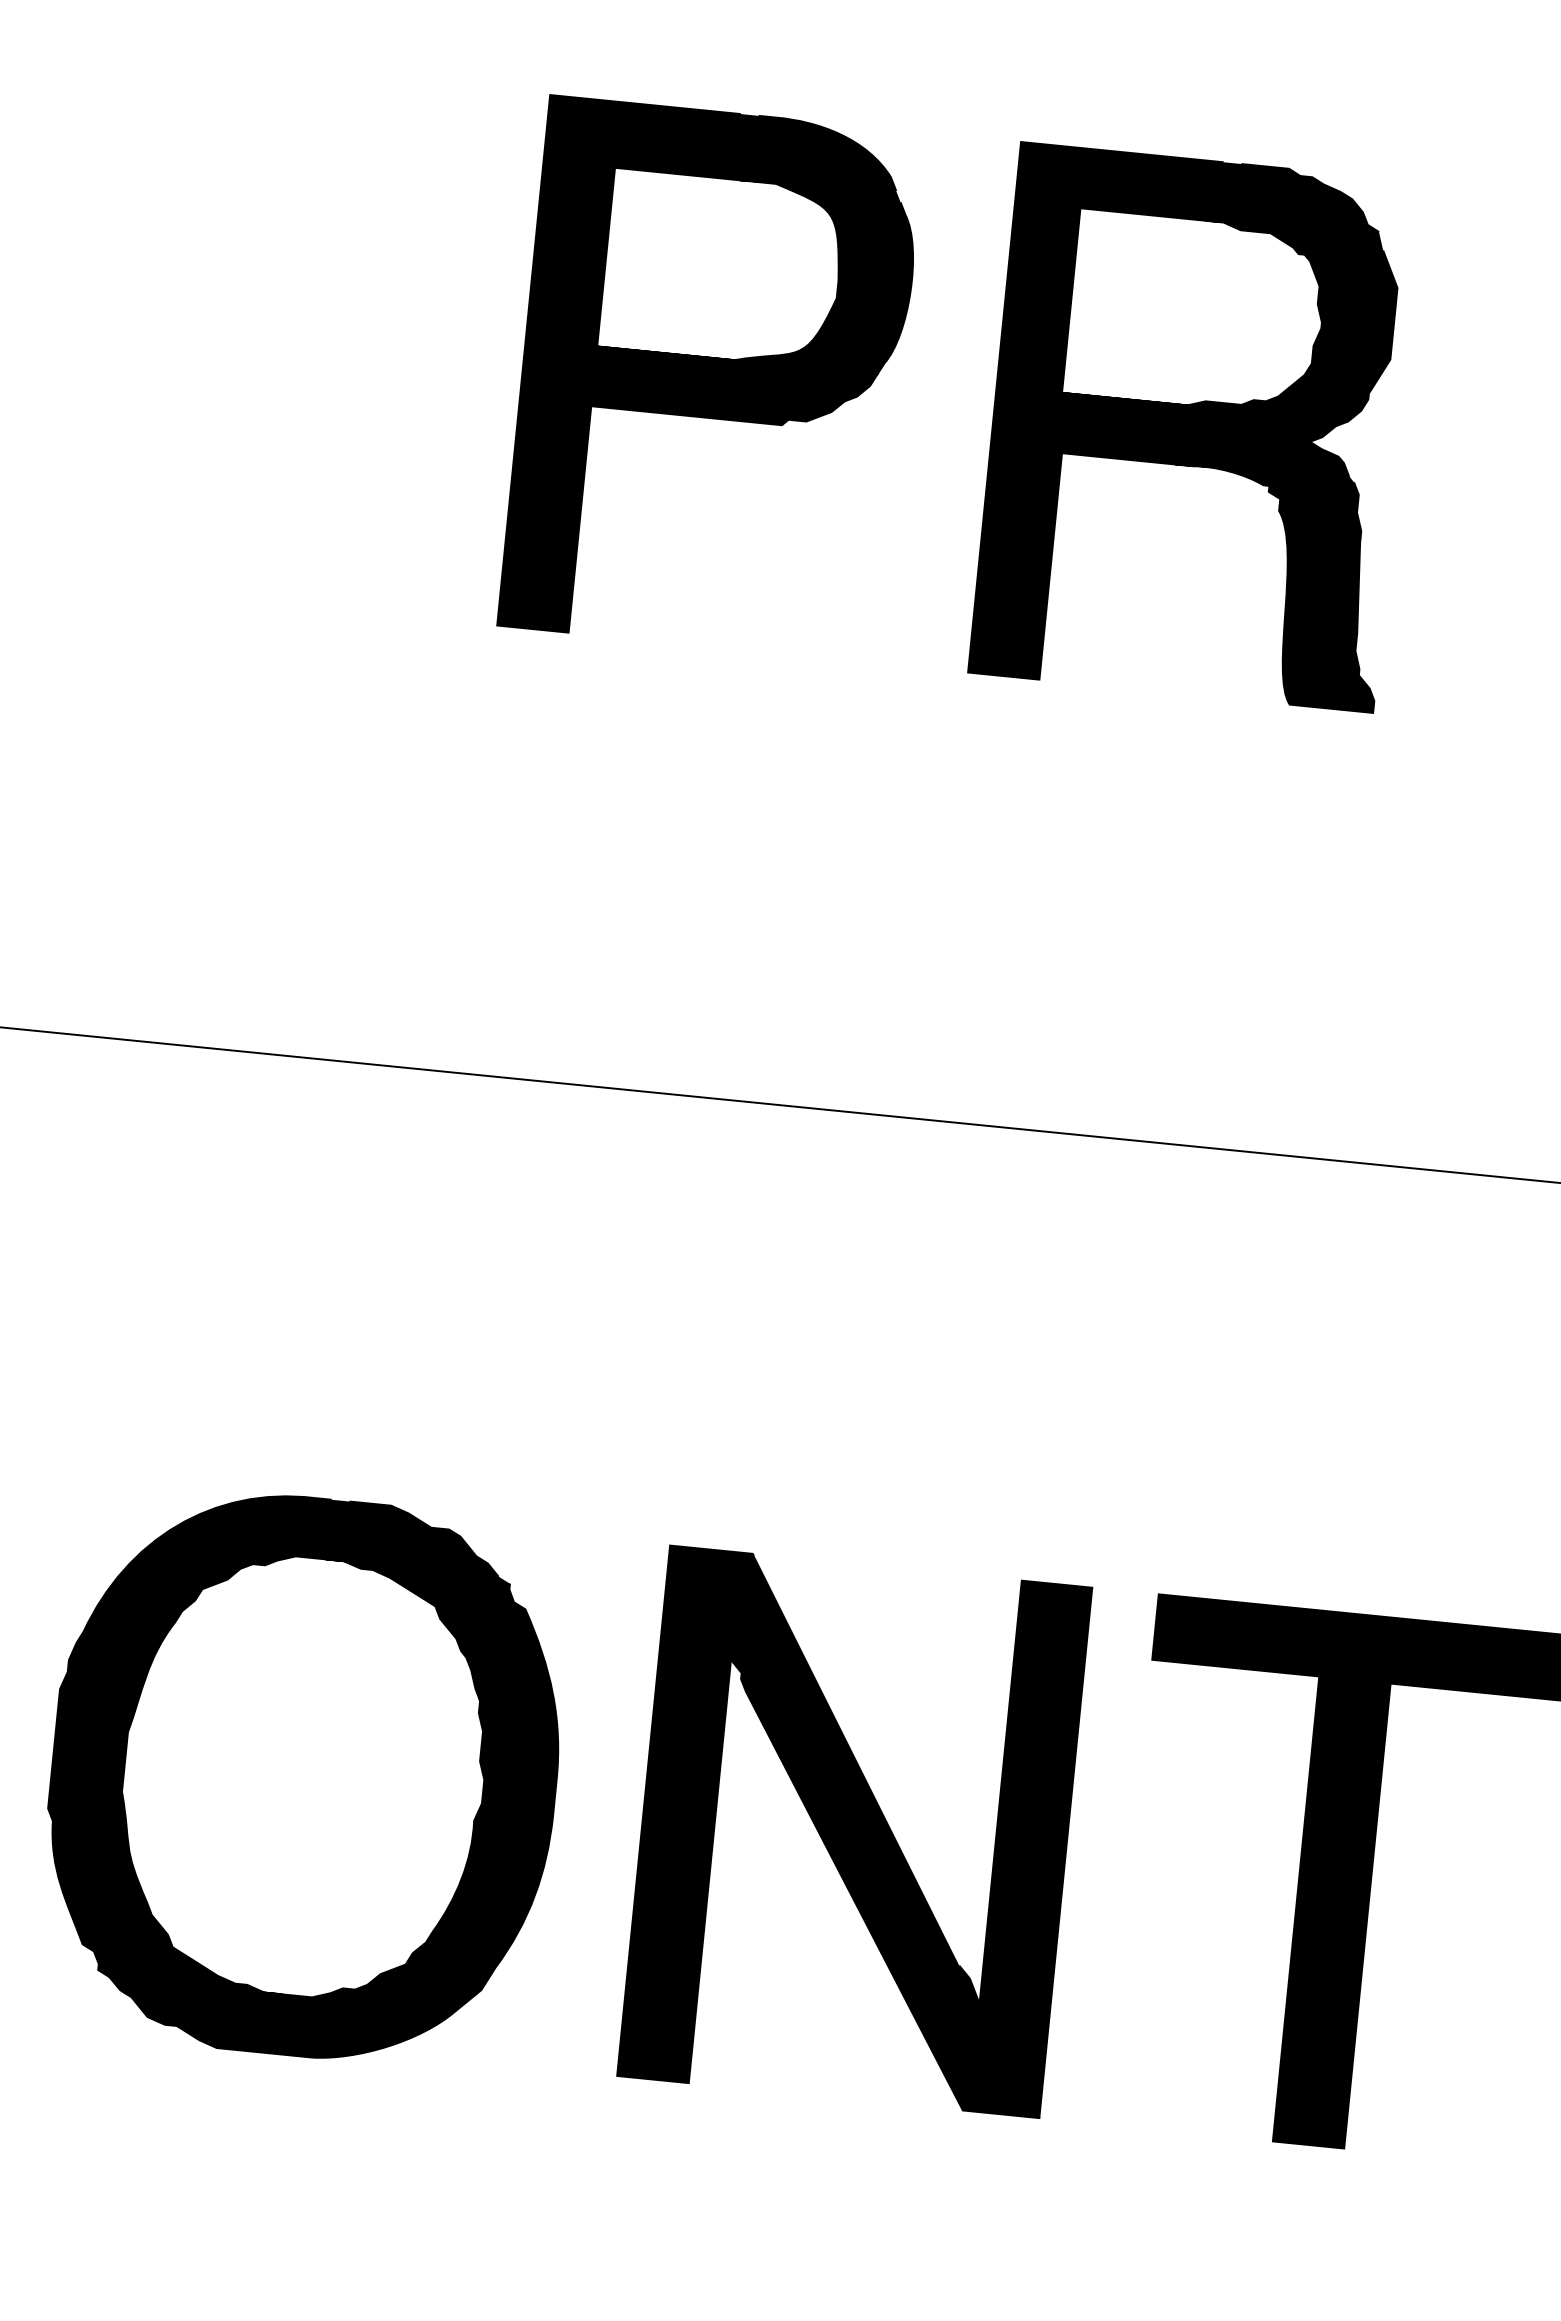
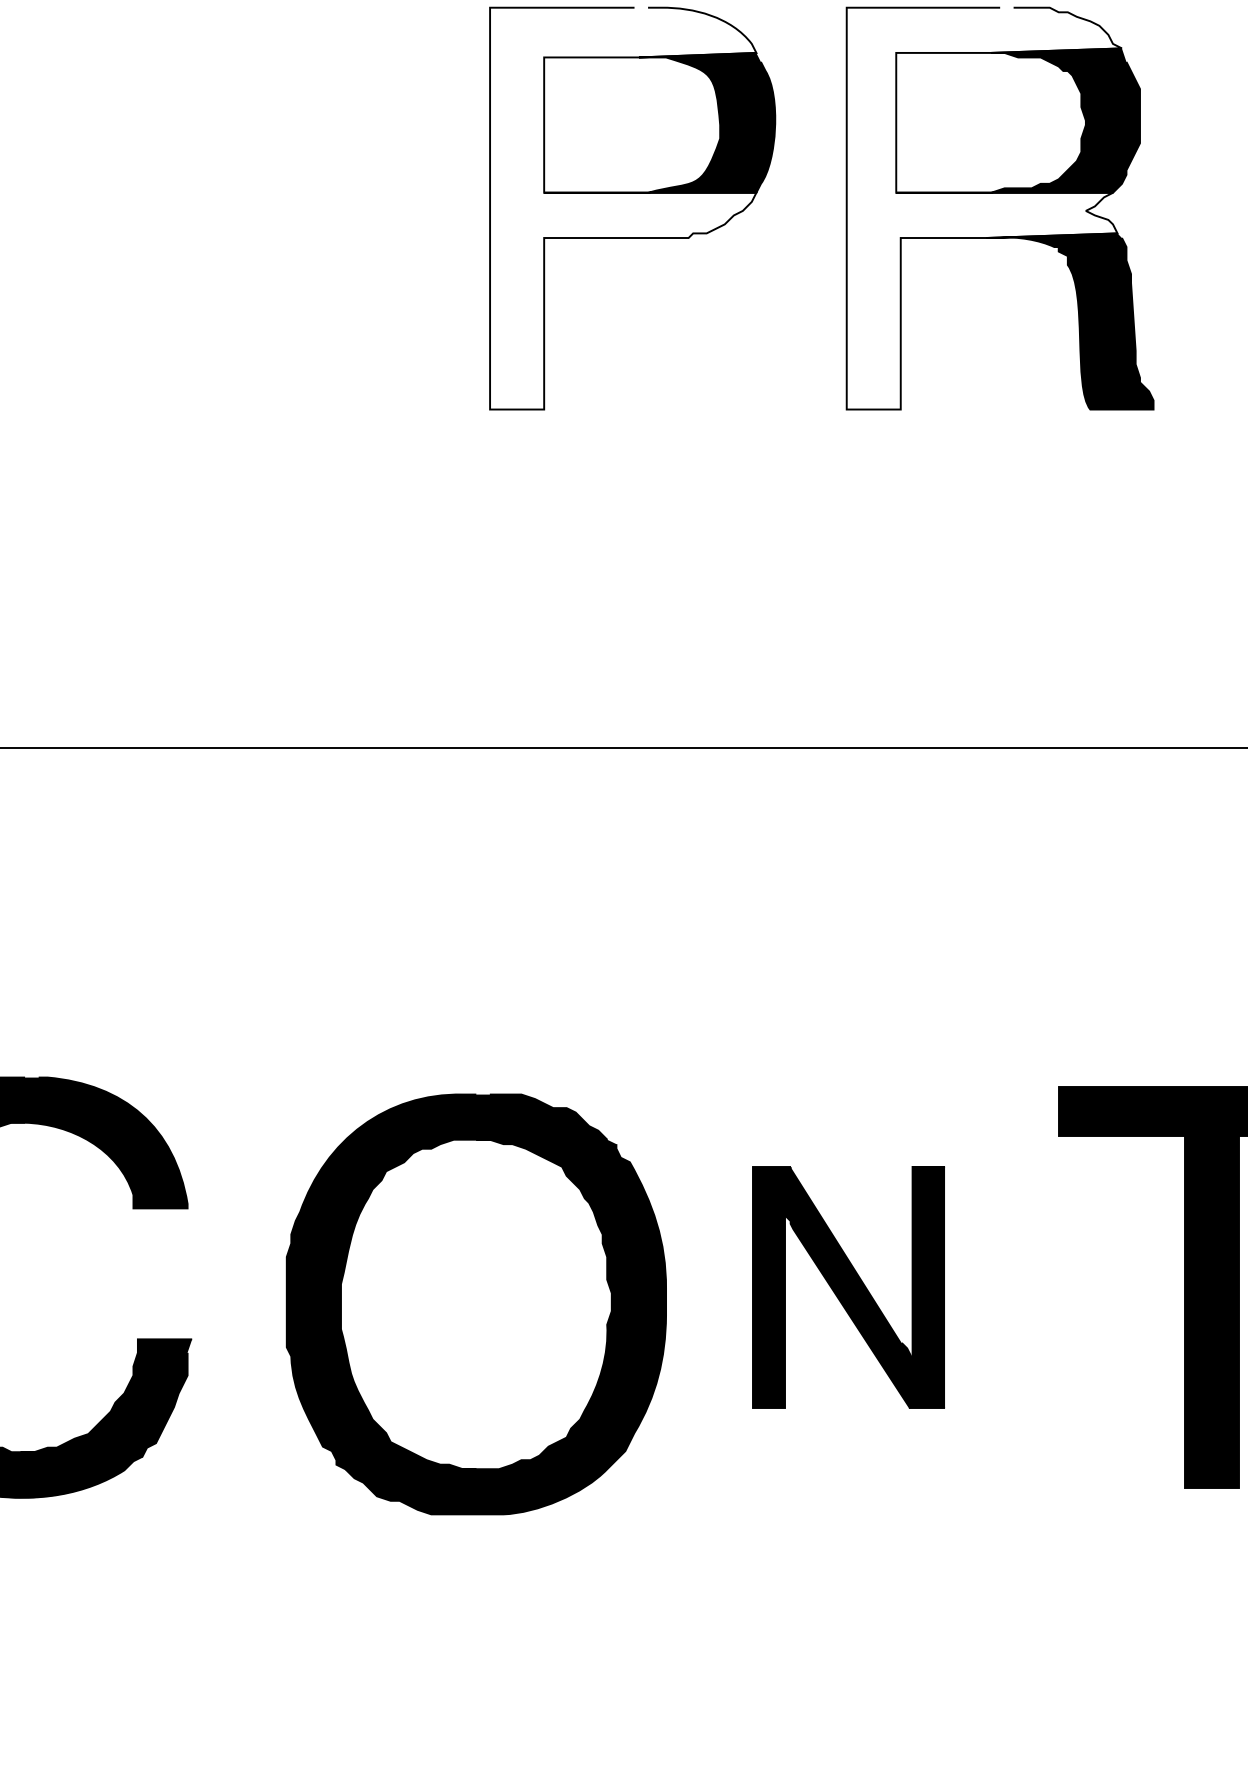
fill: (699, 377) -> (623, 208), removed
fill: (1175, 425) -> (983, 208), removed
part: (302, 1776) -> (475, 1304), moved
part: (854, 1831) -> (848, 1287), size x0.6

